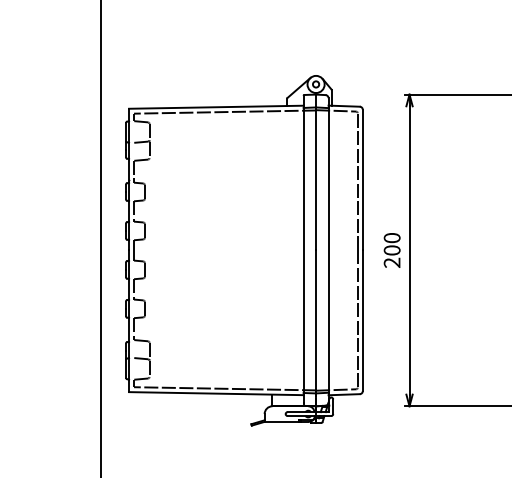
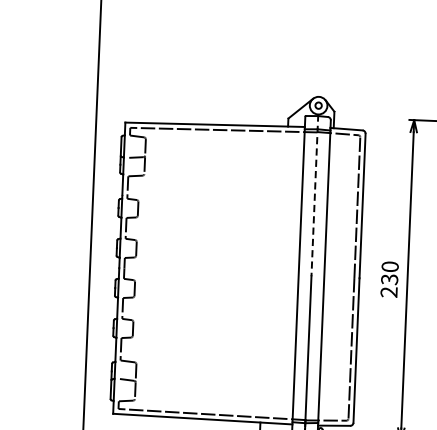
line: (316, 171) -> (315, 195), solid -> dashed
text: (392, 250) -> (390, 279), 200 -> 230

